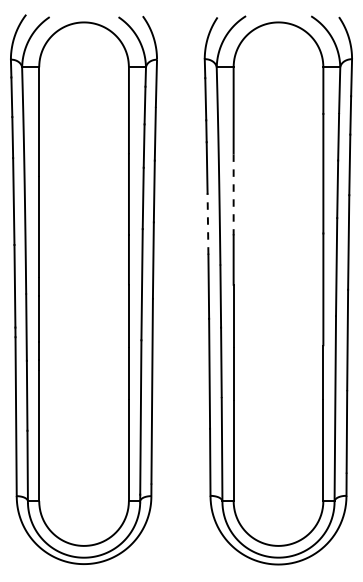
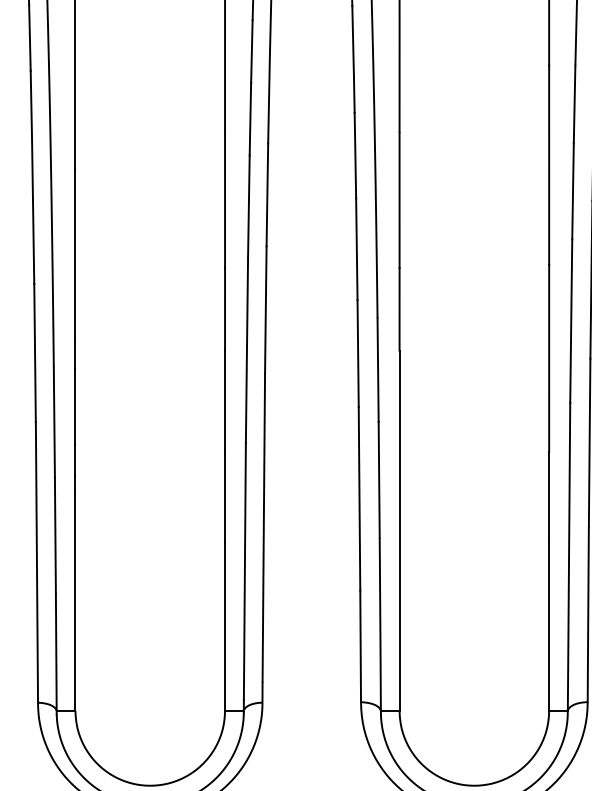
line: (233, 195) -> (399, 201), dashed -> solid
line: (207, 224) -> (356, 249), dashed -> solid

